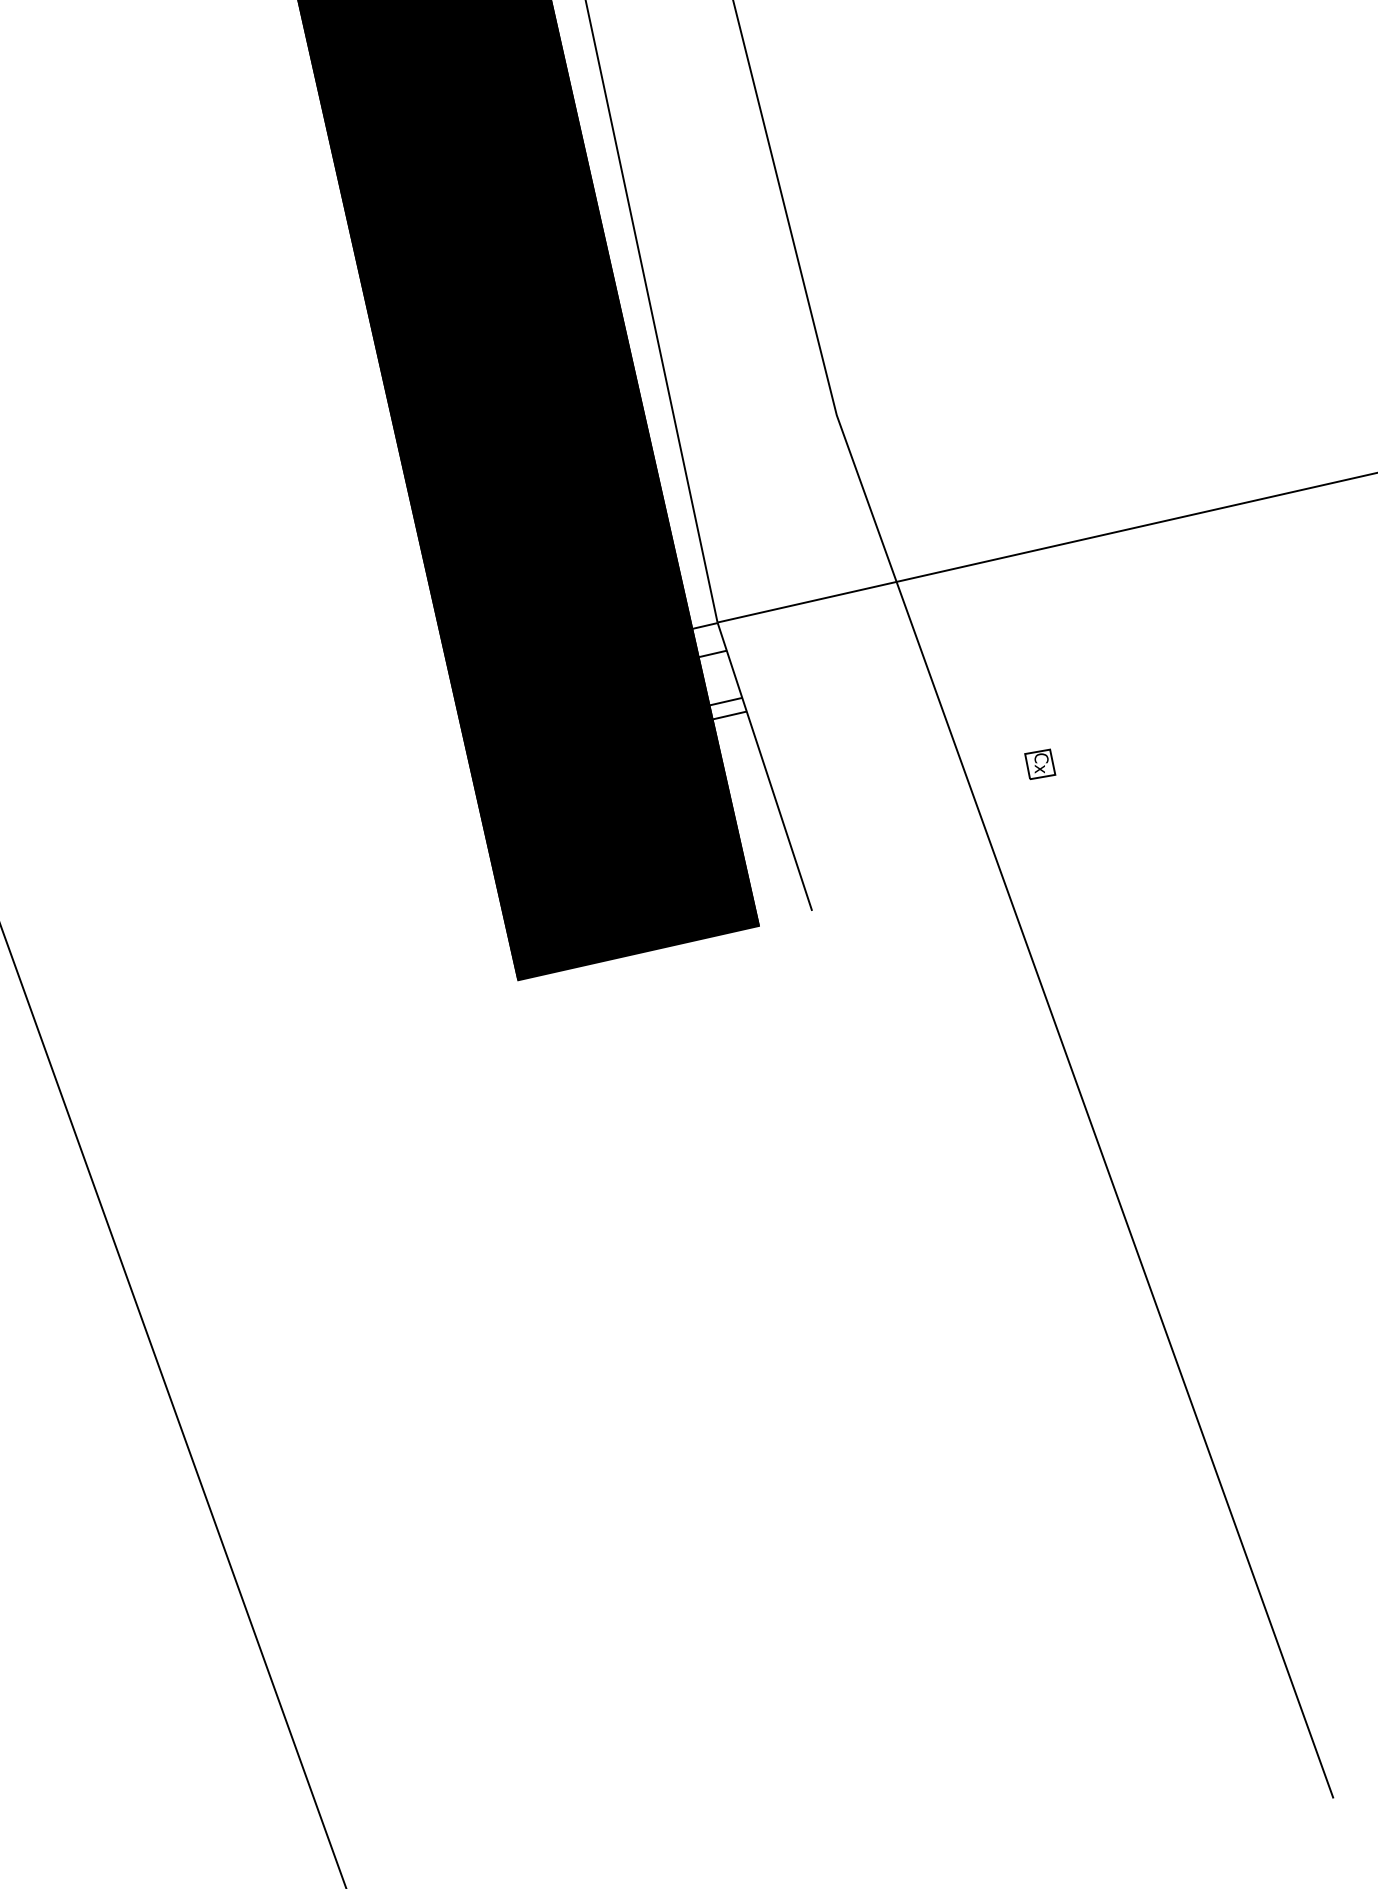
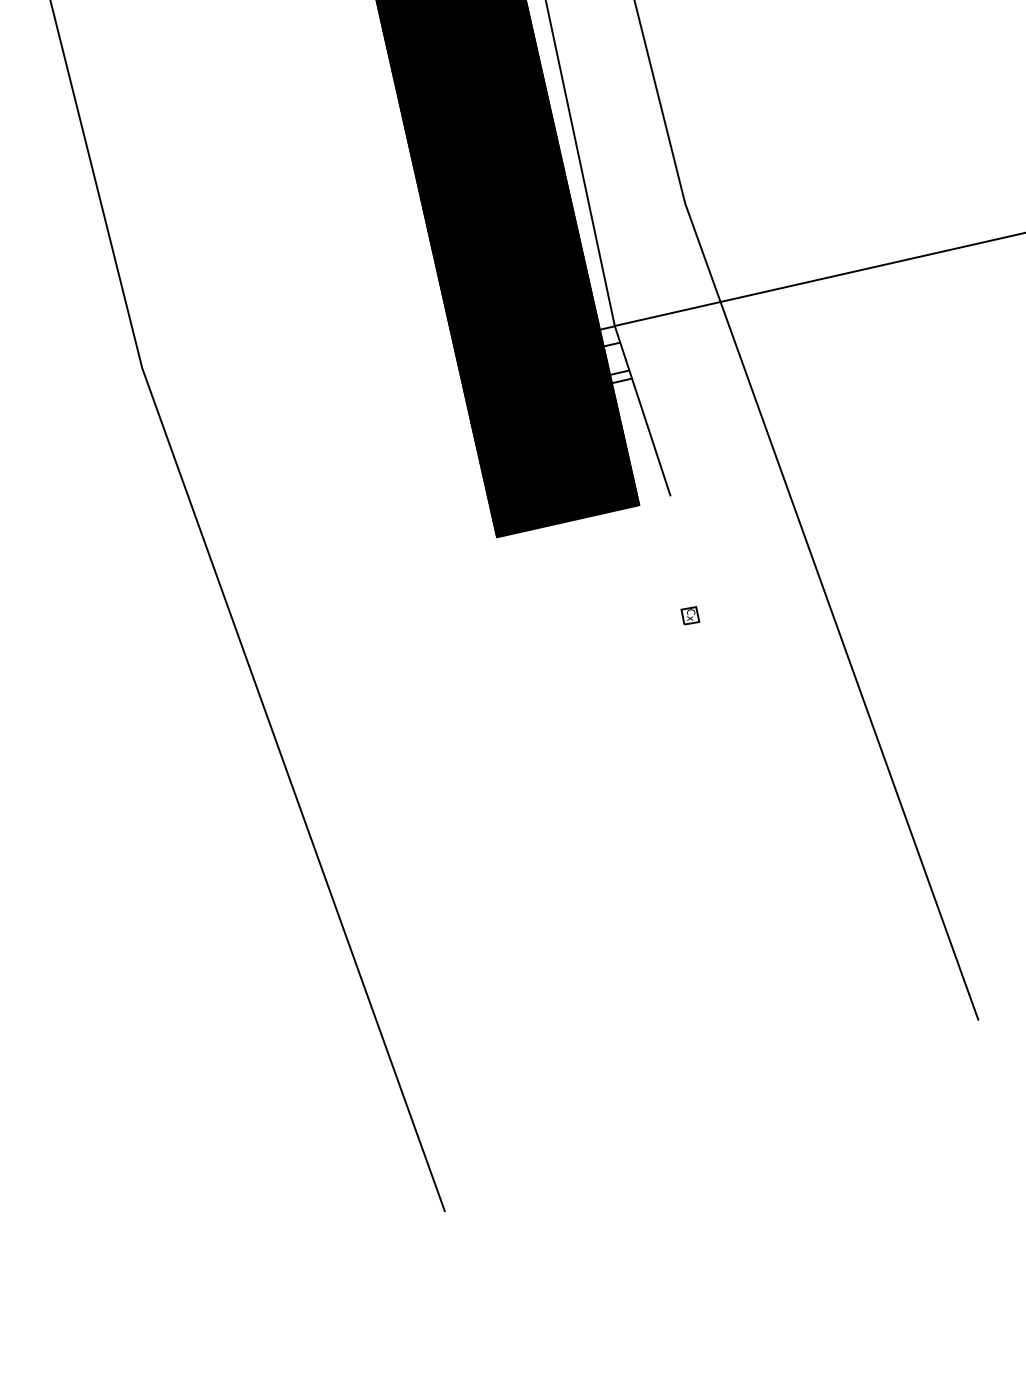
part: (1040, 763) -> (690, 615), moved

